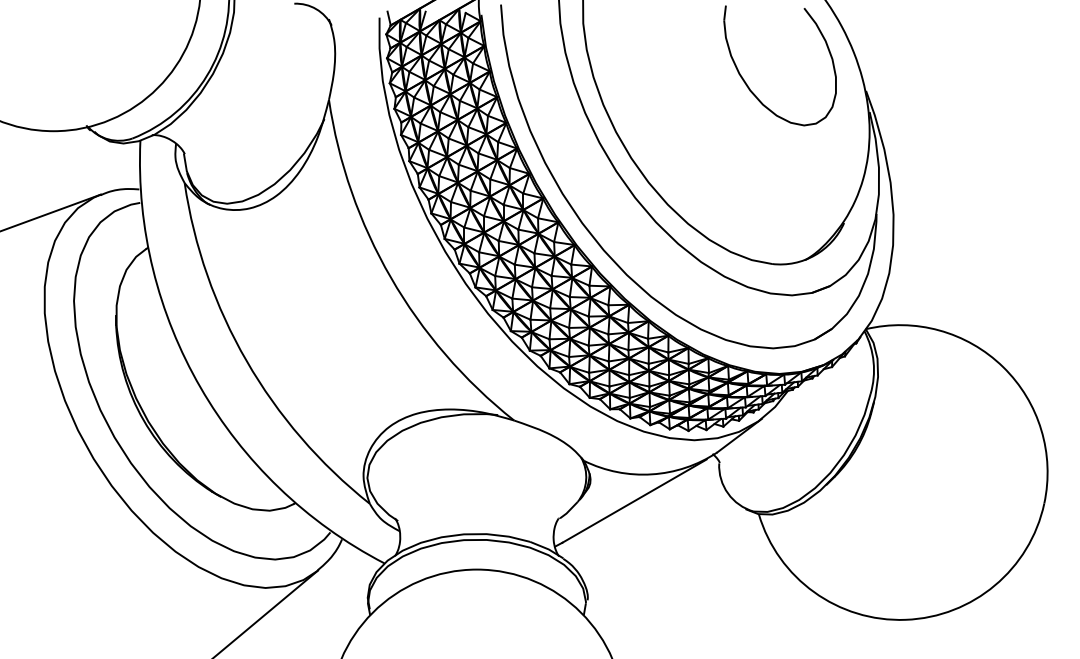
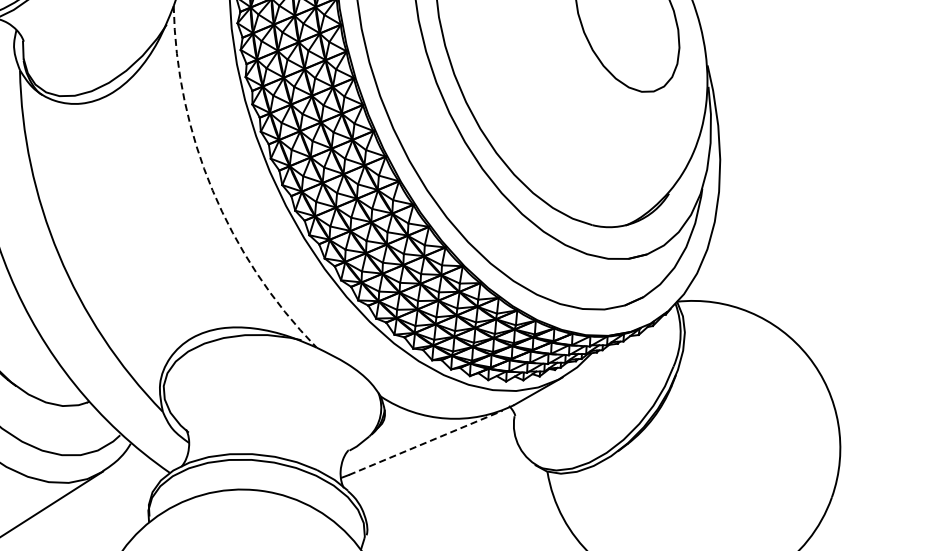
arc: (391, 277) -> (213, 190), solid -> dashed
line: (634, 500) -> (425, 442), solid -> dashed

